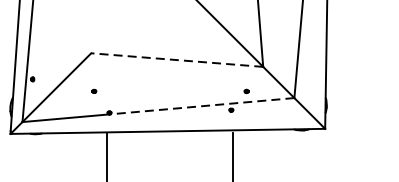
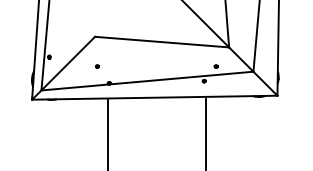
line: (176, 60) -> (161, 42), dashed -> solid
line: (202, 106) -> (181, 78), dashed -> solid

